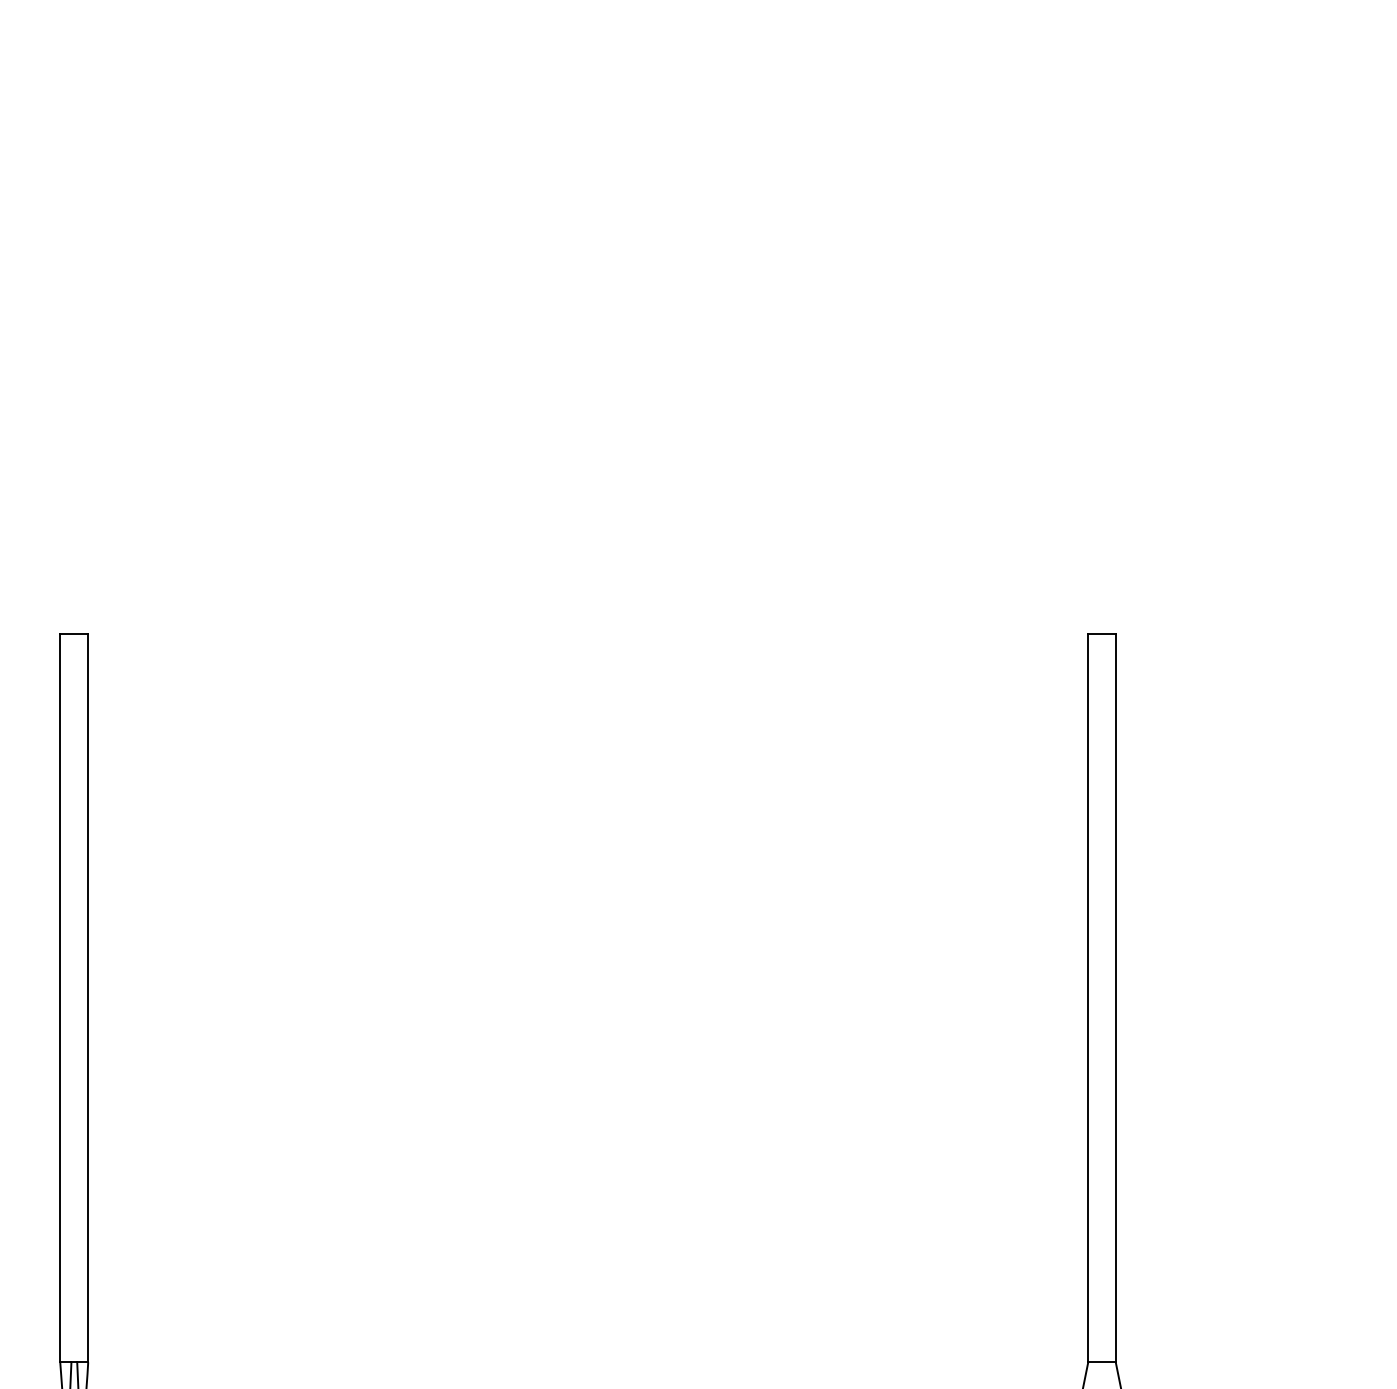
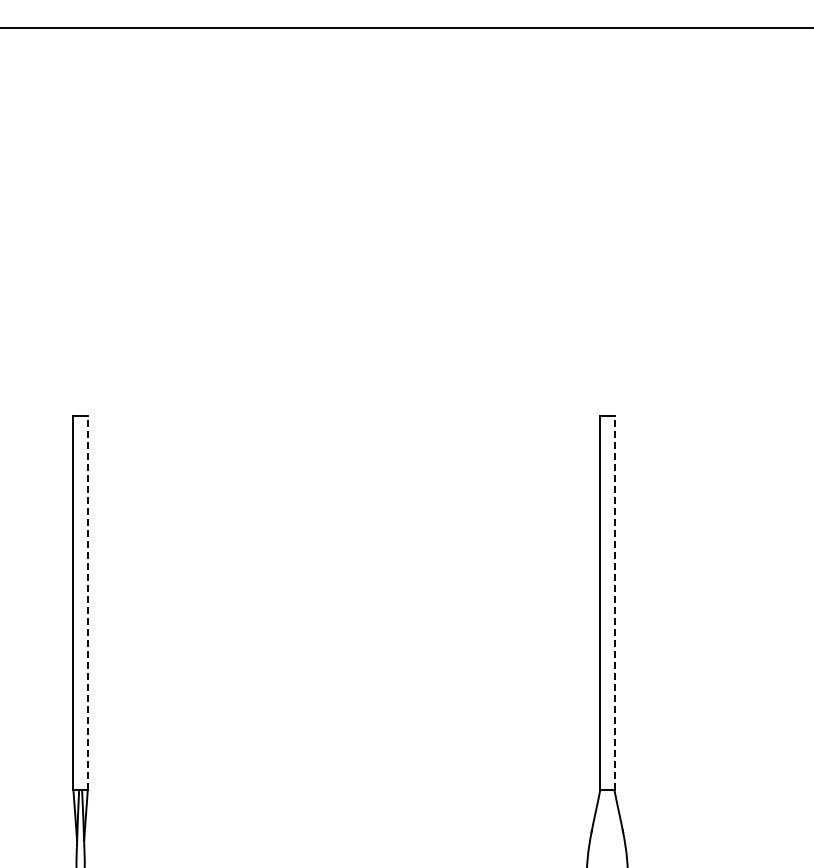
line: (87, 998) -> (87, 603), solid -> dashed
line: (1115, 998) -> (614, 603), solid -> dashed

